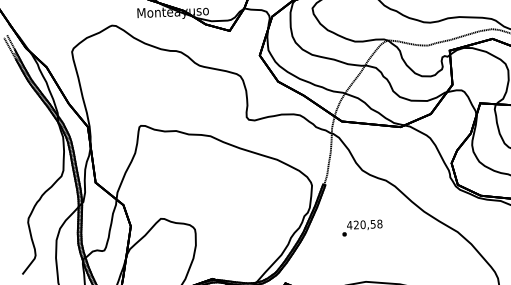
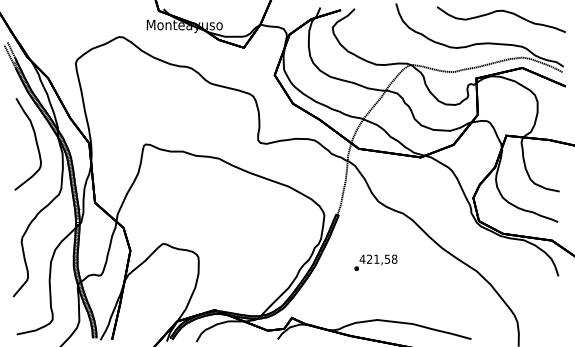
curve: (37, 128) -> (35, 142), added
text: (362, 224) -> (376, 258), 420,58 -> 421,58

